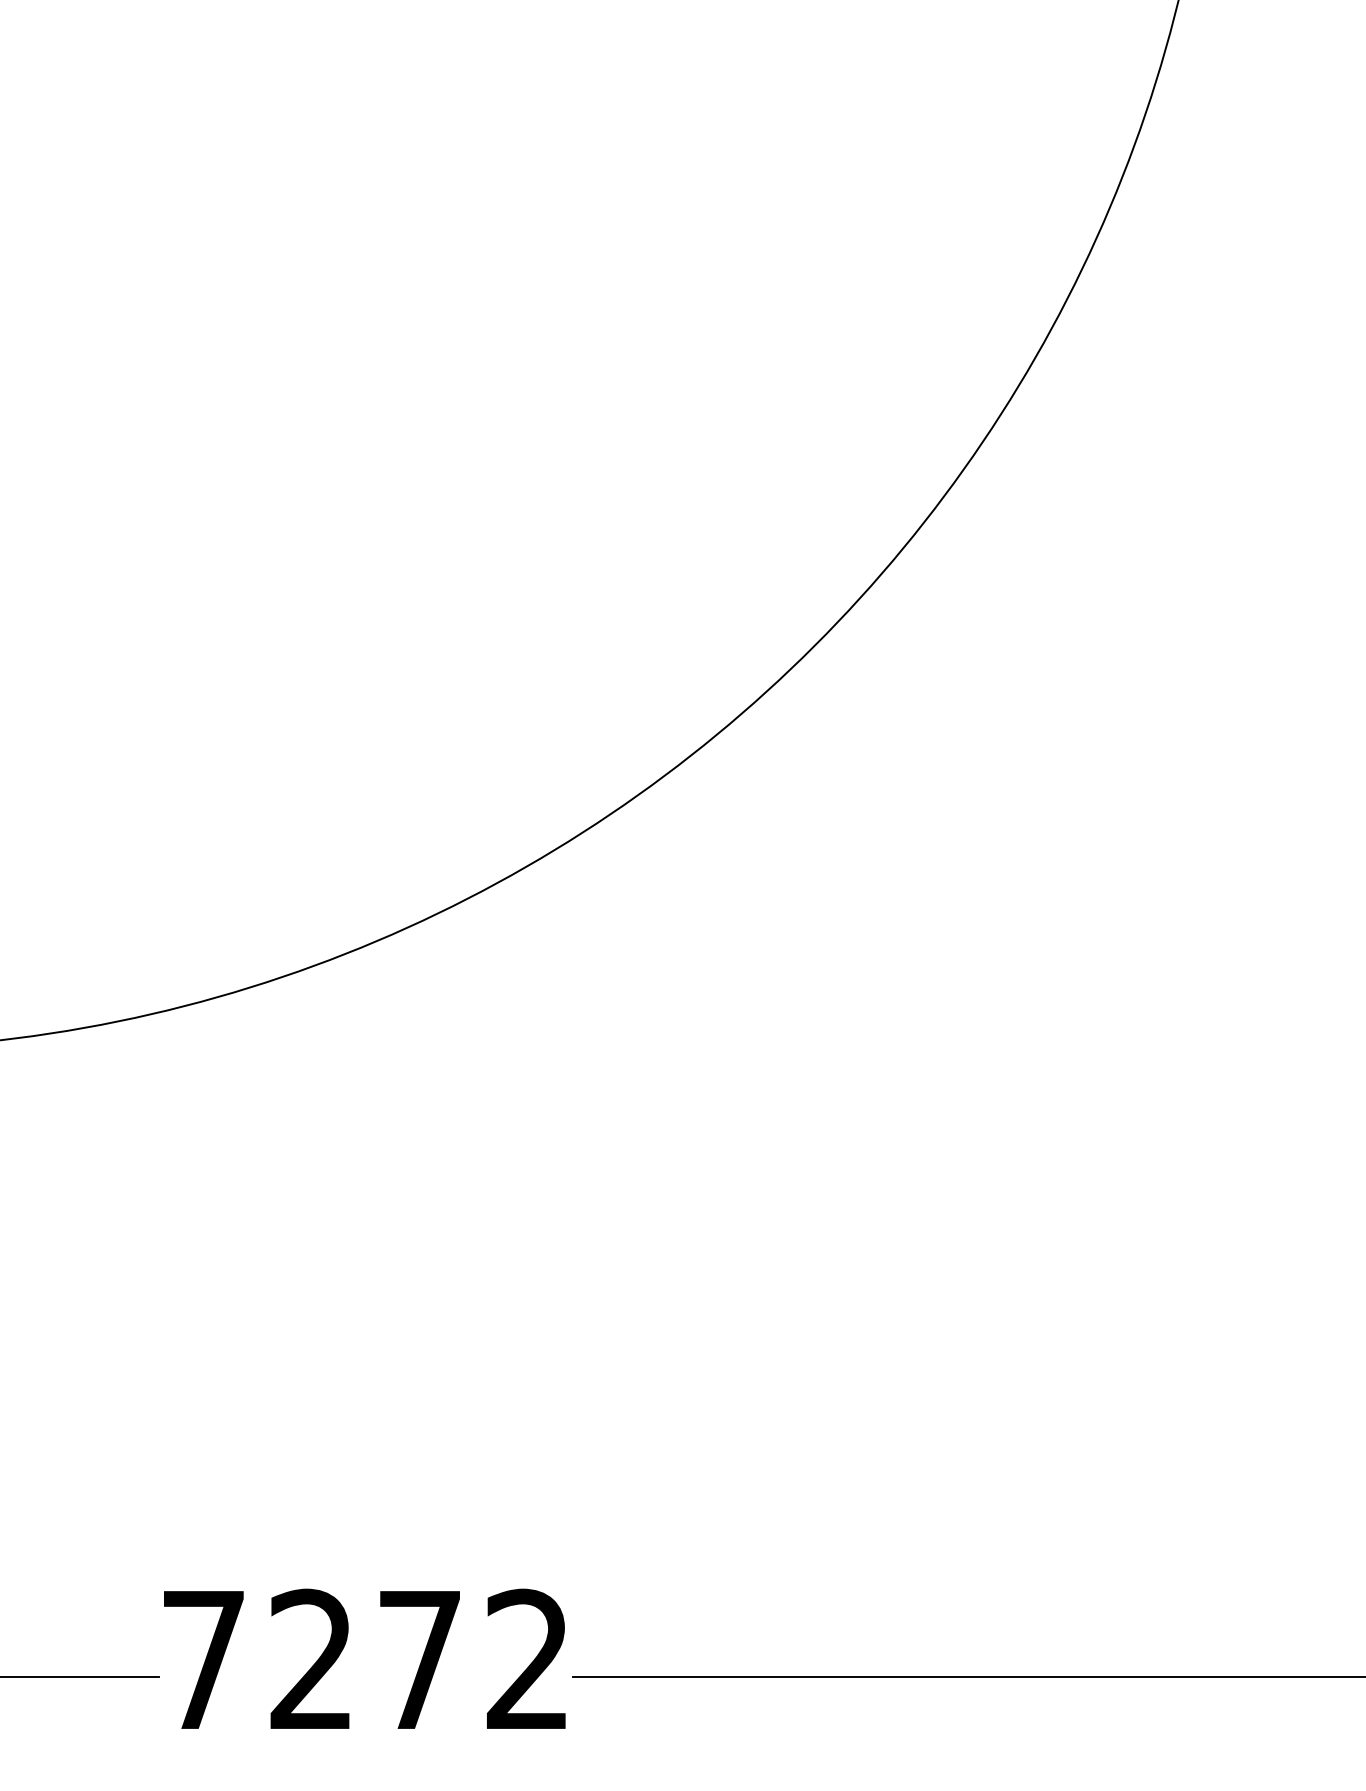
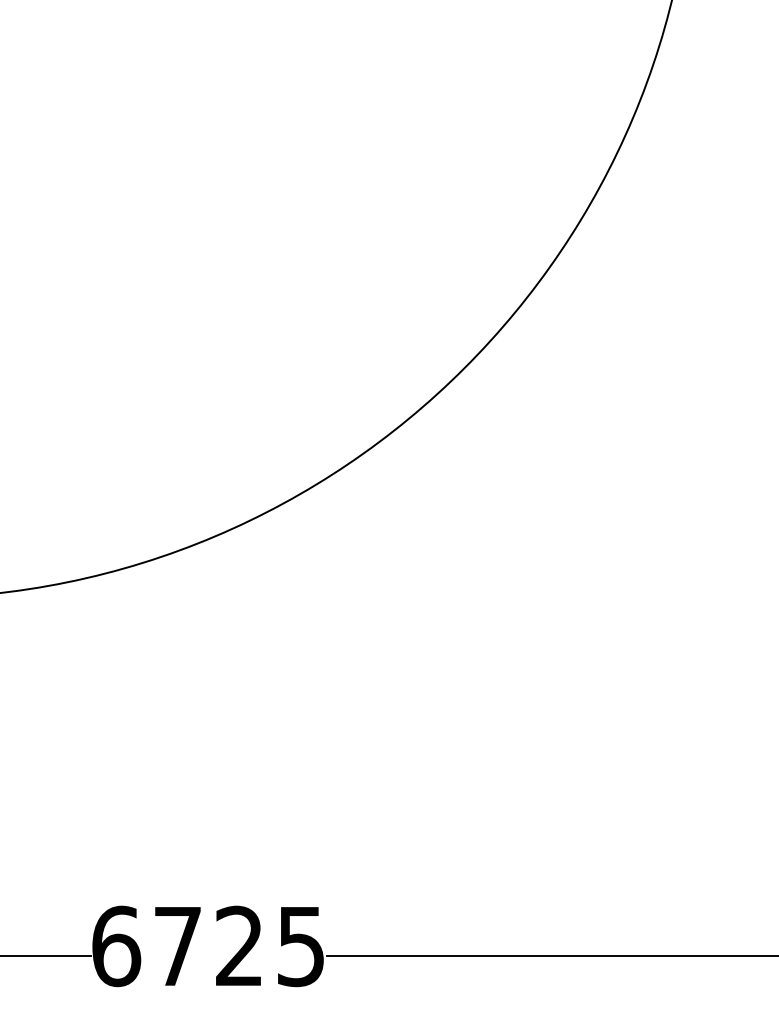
text: (363, 1660) -> (207, 946), 7272 -> 6725

